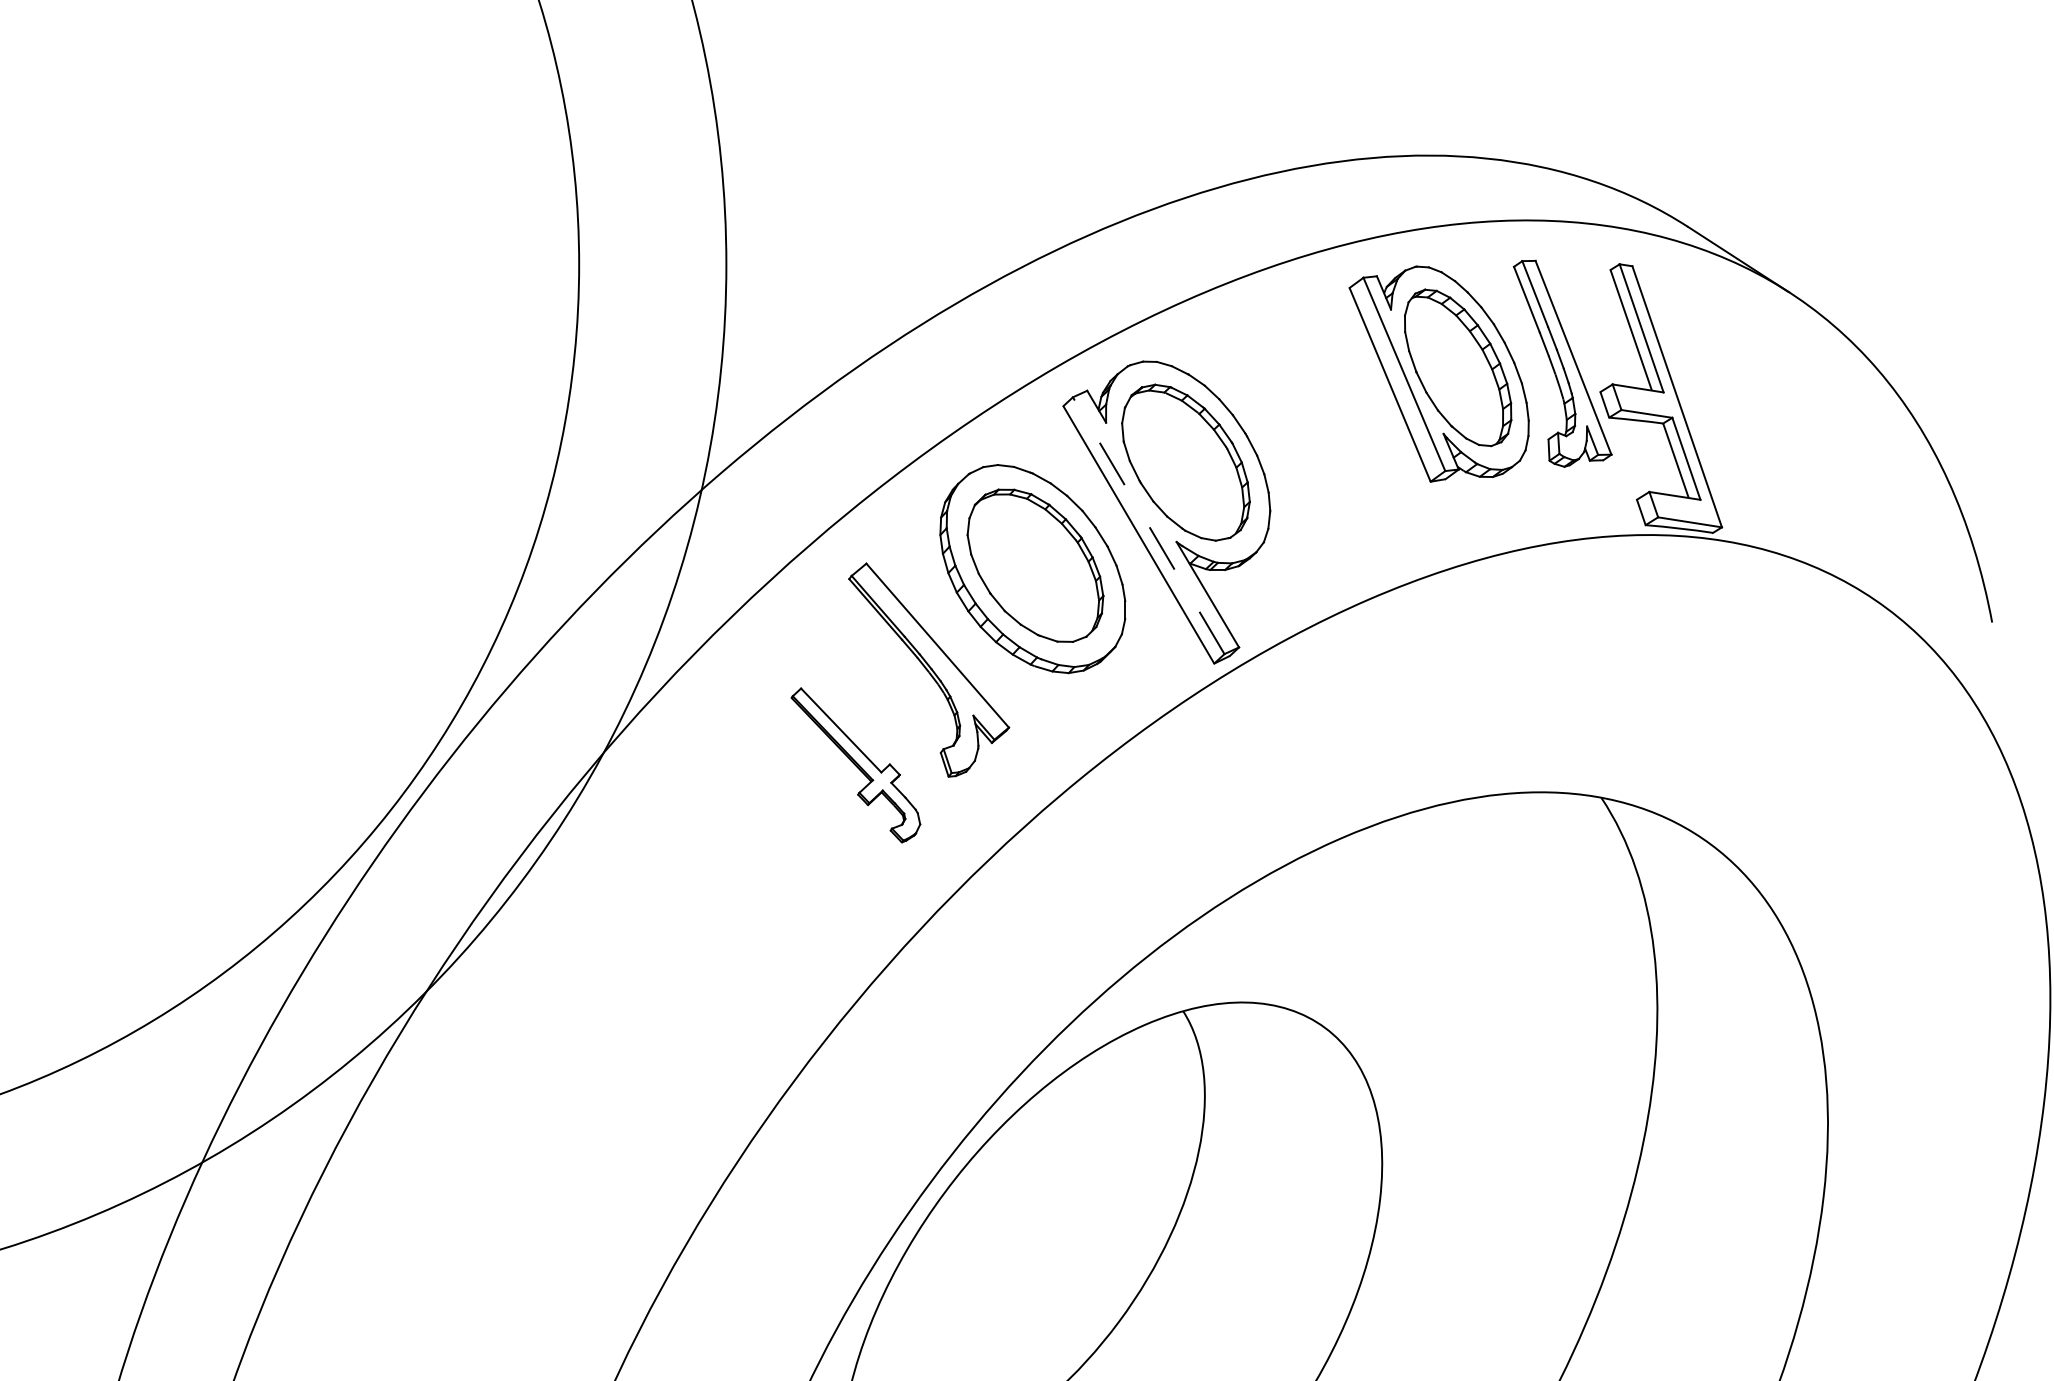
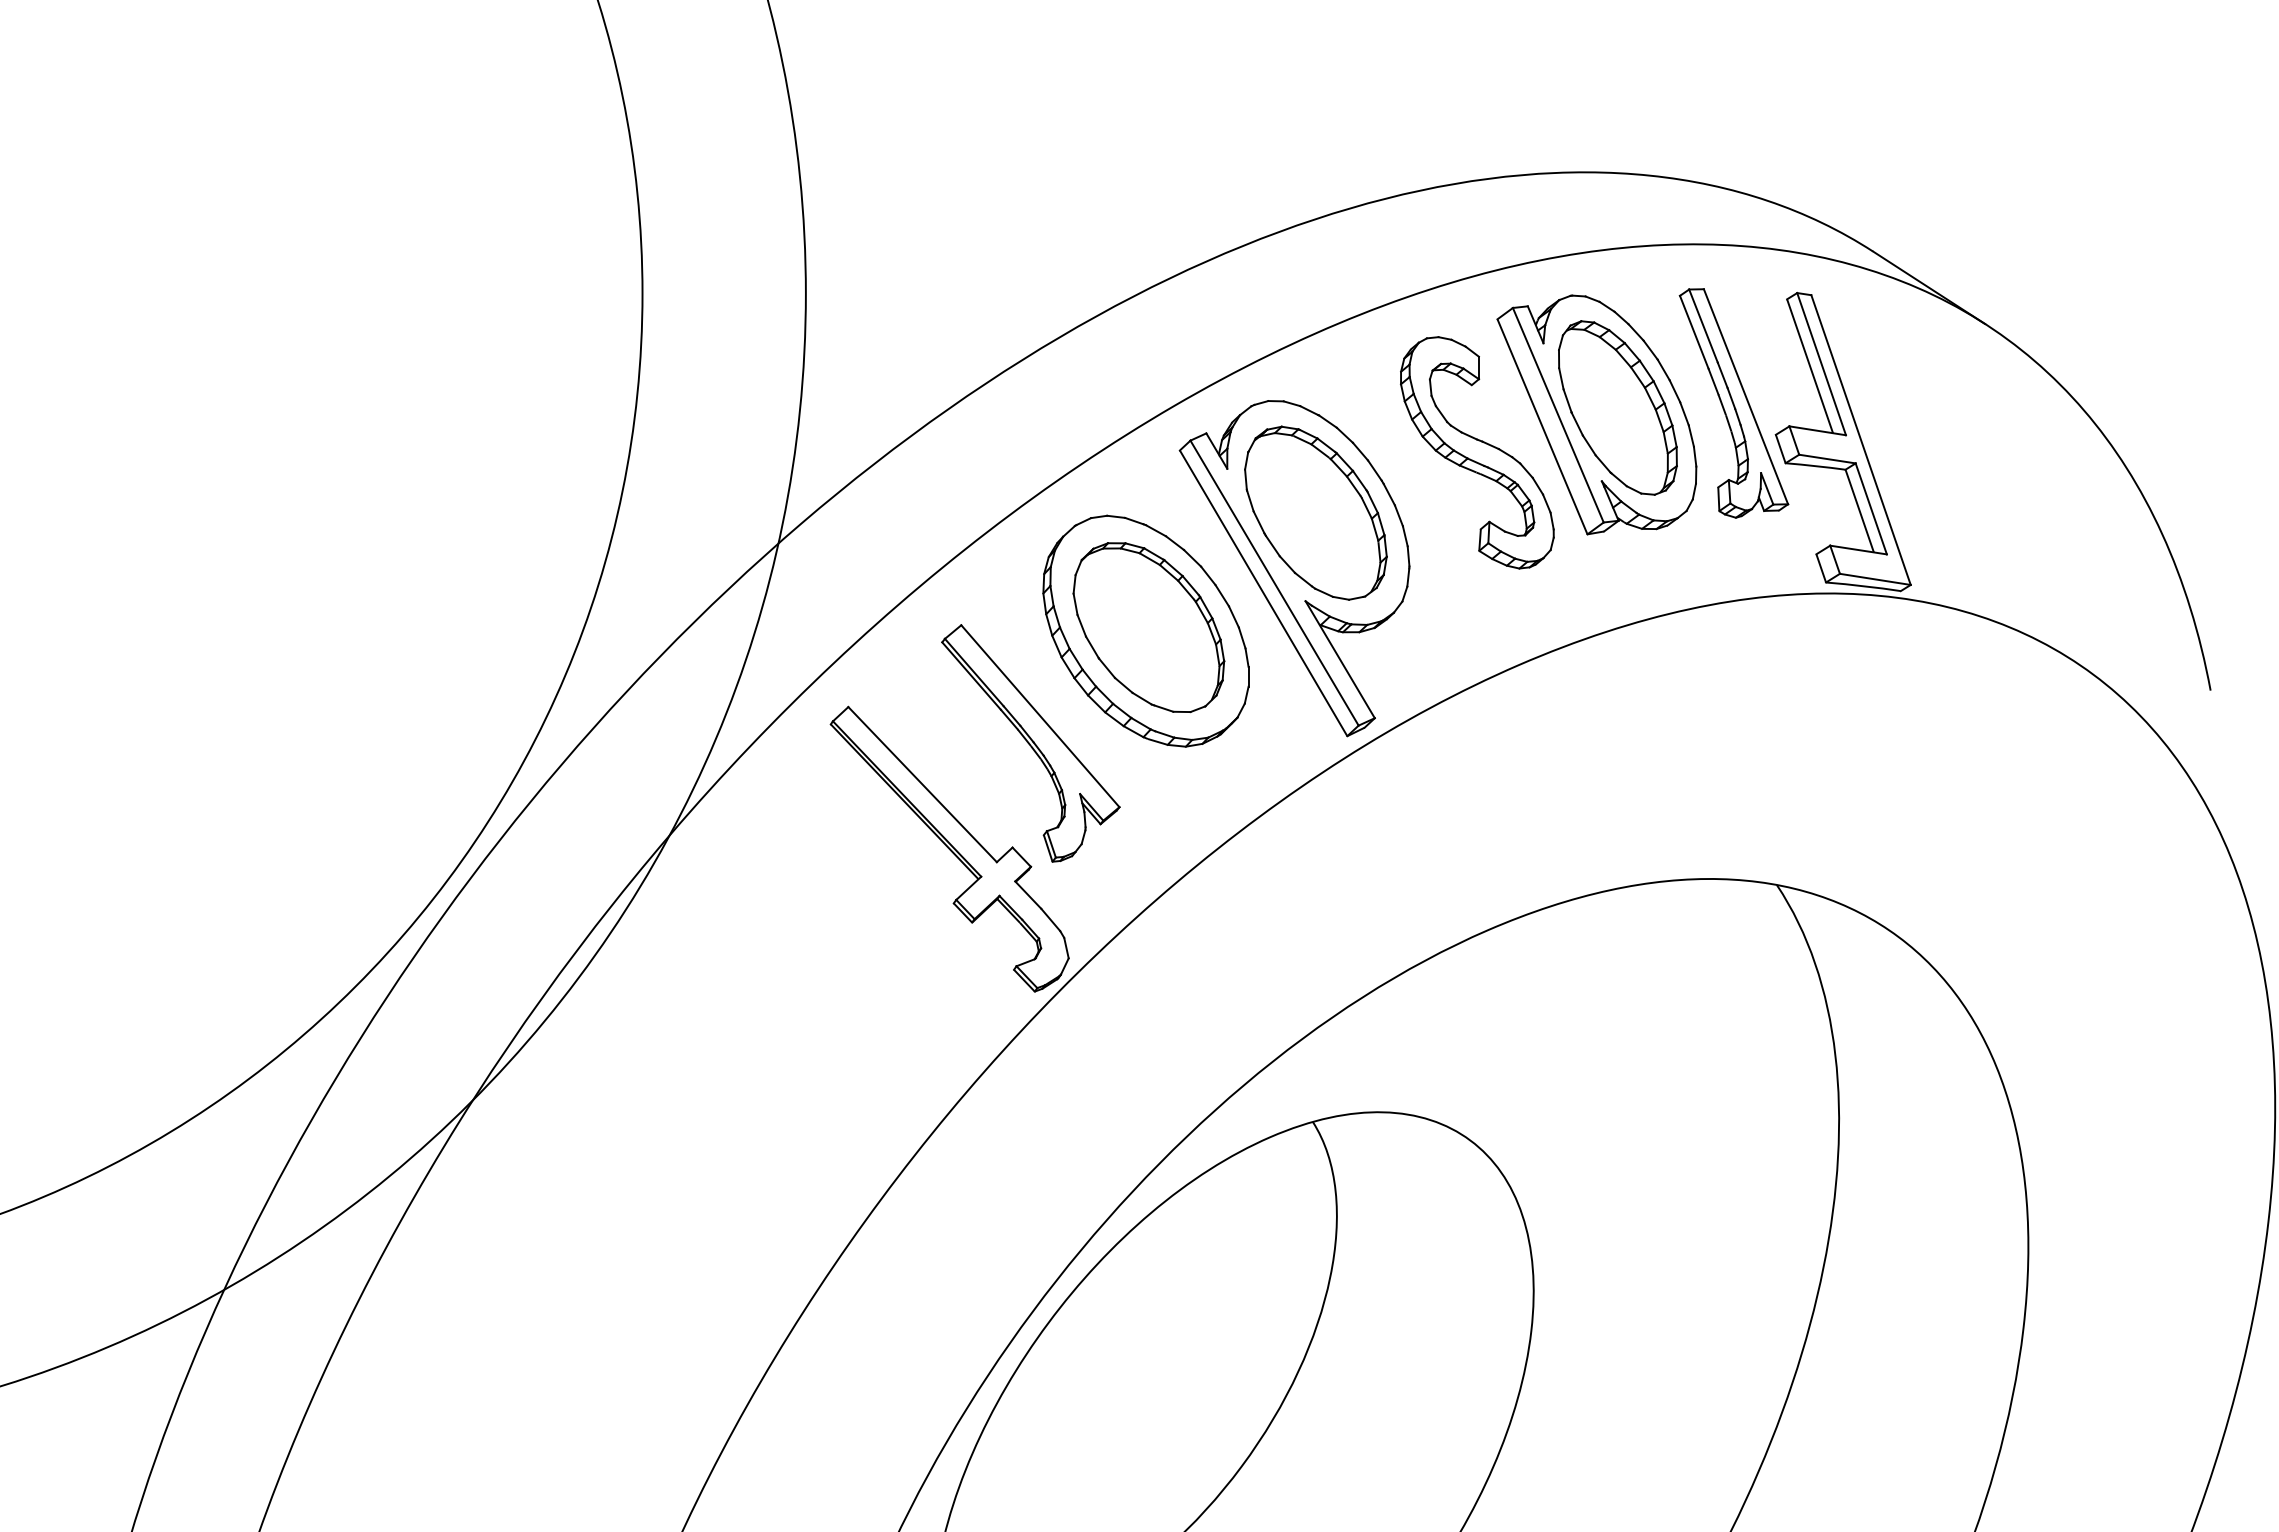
part: (1331, 408) -> (1477, 452), added
line: (1148, 525) -> (1274, 582), dashed -> solid
part: (855, 764) -> (949, 848), size x1.67

